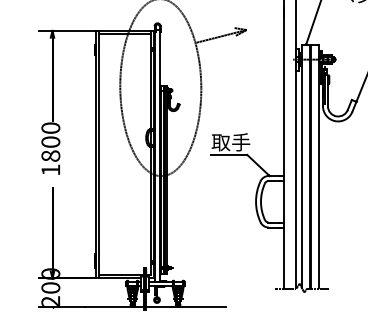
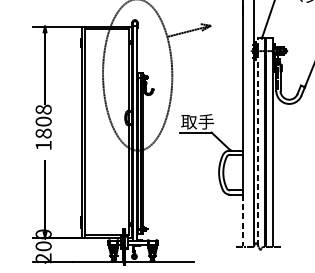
text: (51, 127) -> (44, 109), 1800 -> 1808
line: (301, 166) -> (257, 142), solid -> dashed
line: (284, 258) -> (243, 221), solid -> dashed

